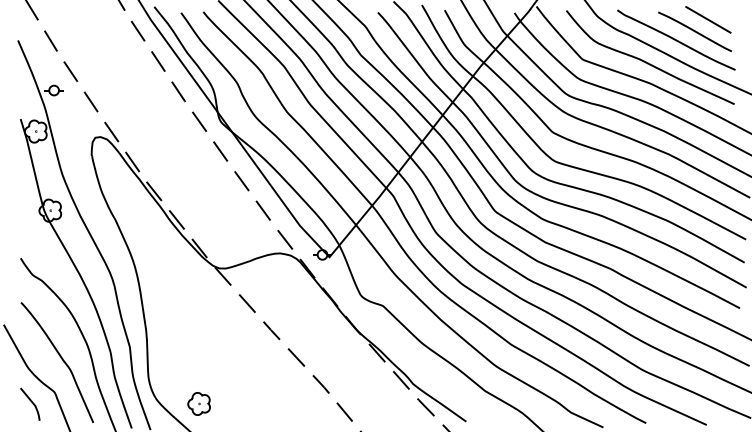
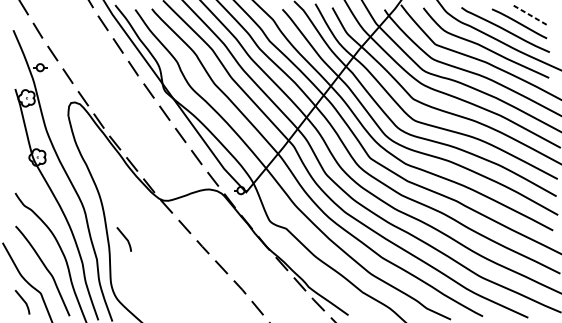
line: (708, 19) -> (529, 14), solid -> dashed
line: (167, 318) -> (125, 238), added
part: (198, 403) -> (148, 301), removed

